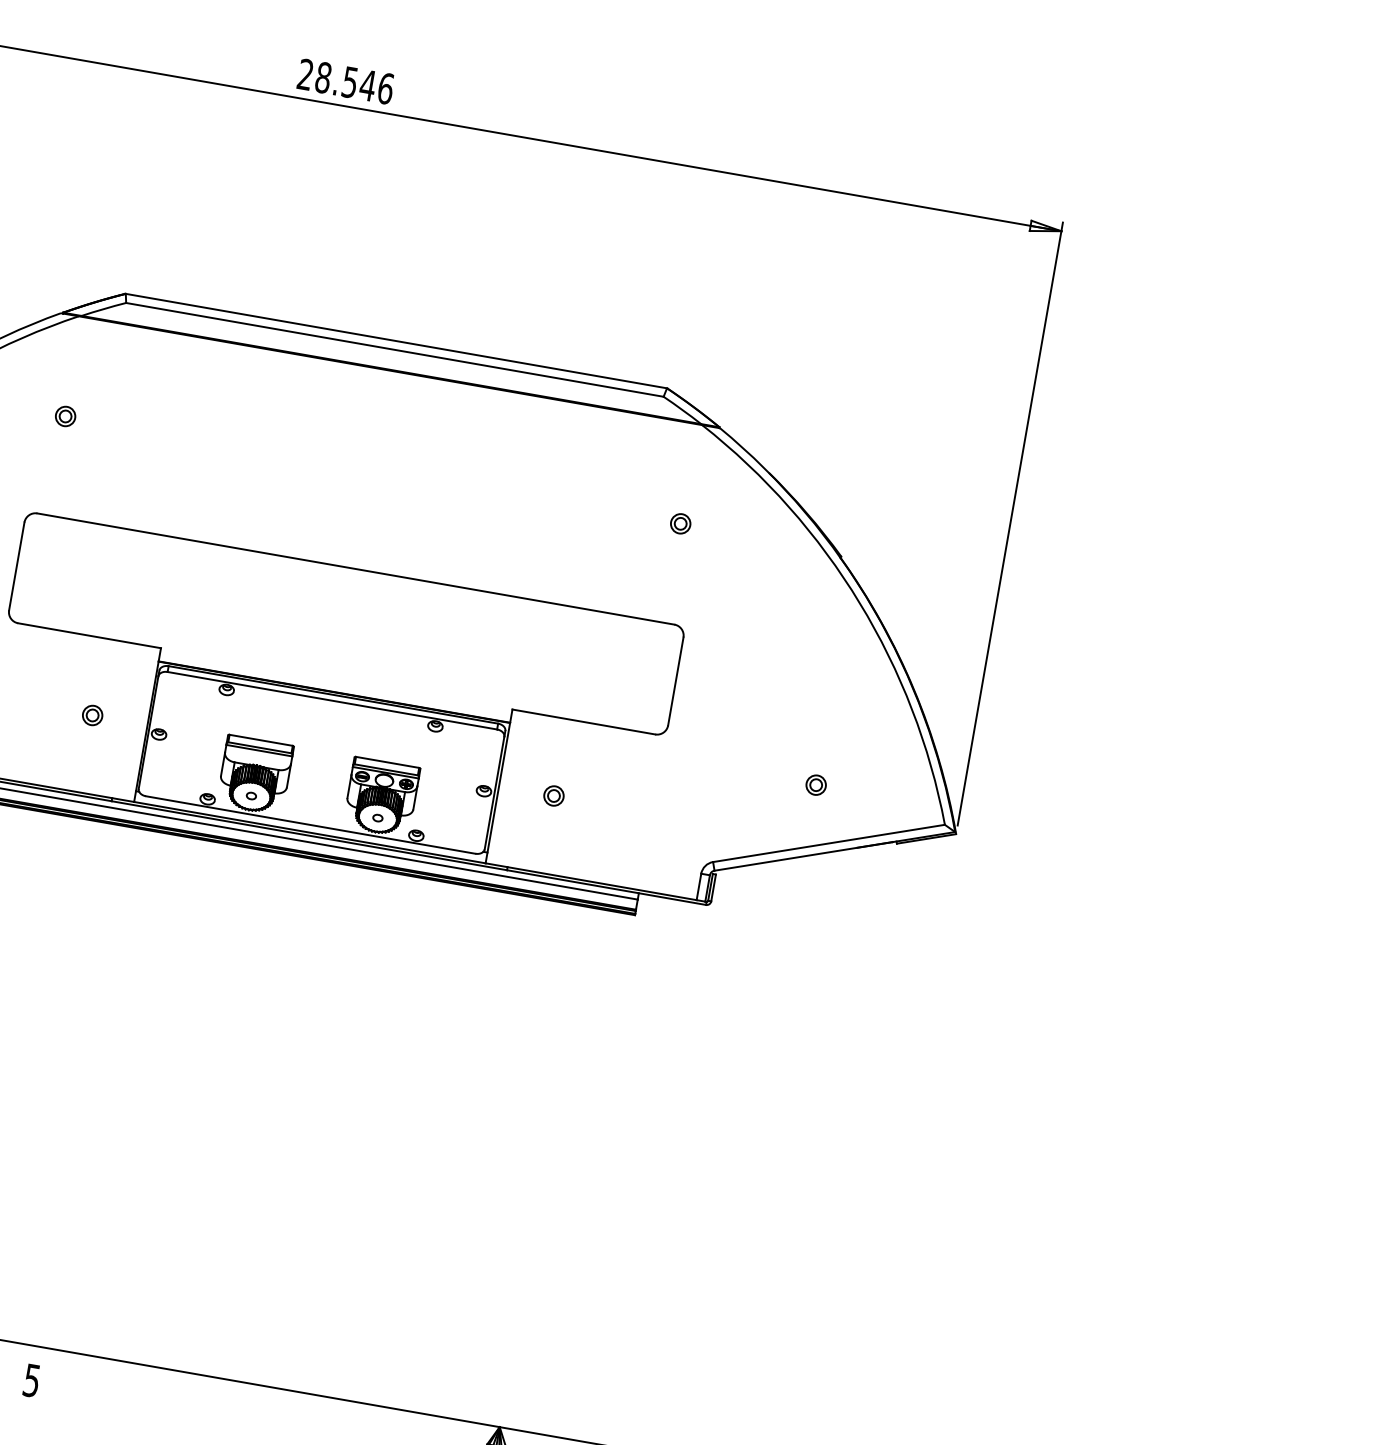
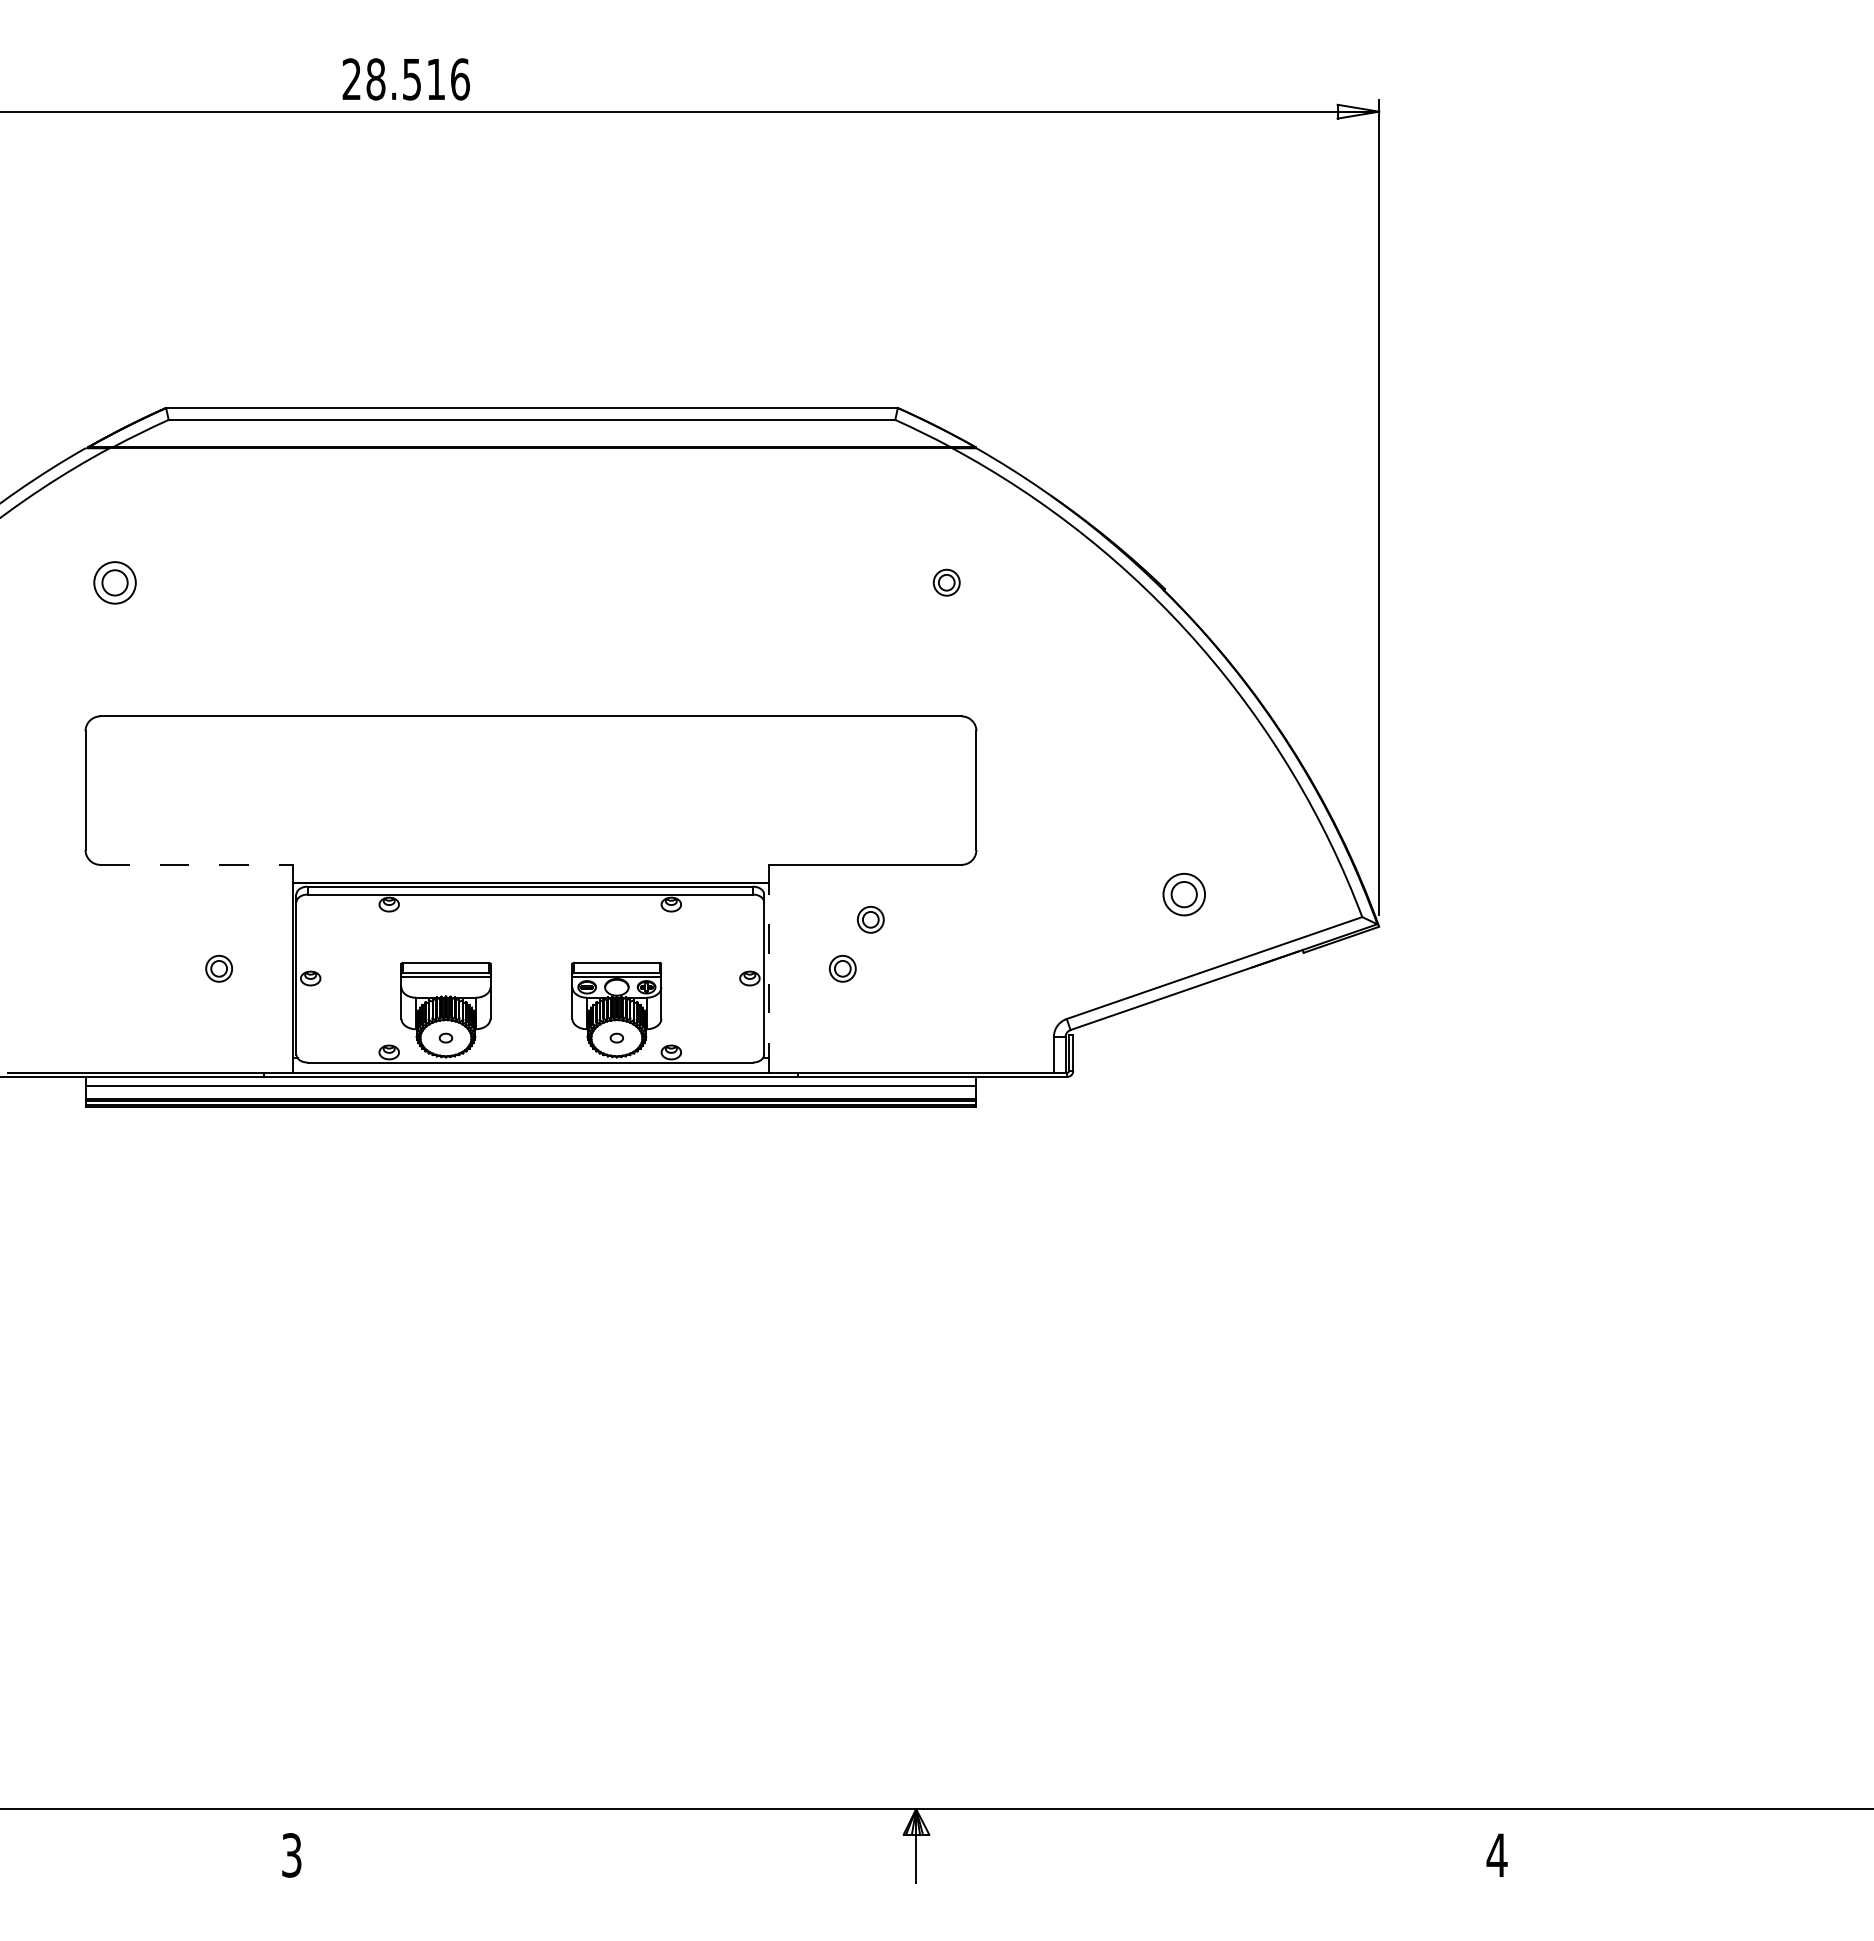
text: (368, 85) -> (436, 79), 28.546 -> 28.516
part: (65, 416) -> (115, 582), size x1.6
line: (89, 635) -> (196, 864), solid -> dashed
part: (580, 763) -> (870, 919), added
part: (816, 785) -> (1184, 894), size x1.6
line: (499, 786) -> (768, 968), solid -> dashed
text: (31, 1380) -> (291, 1855), 5 -> 3

